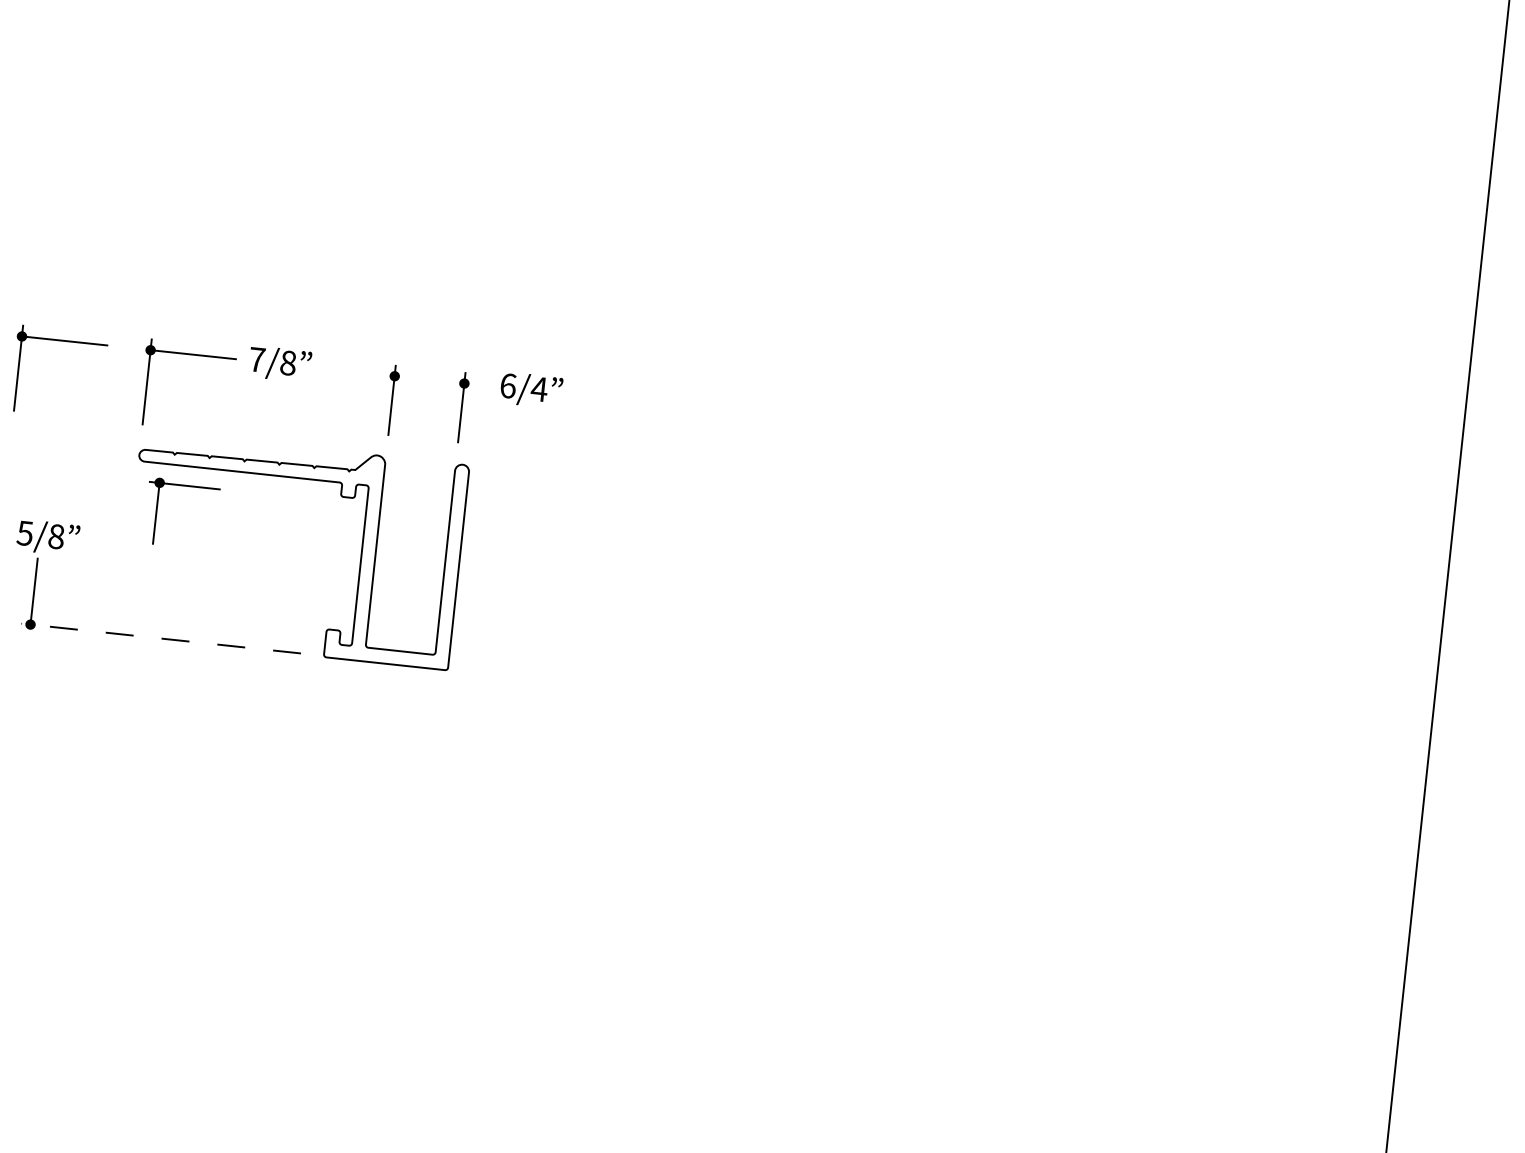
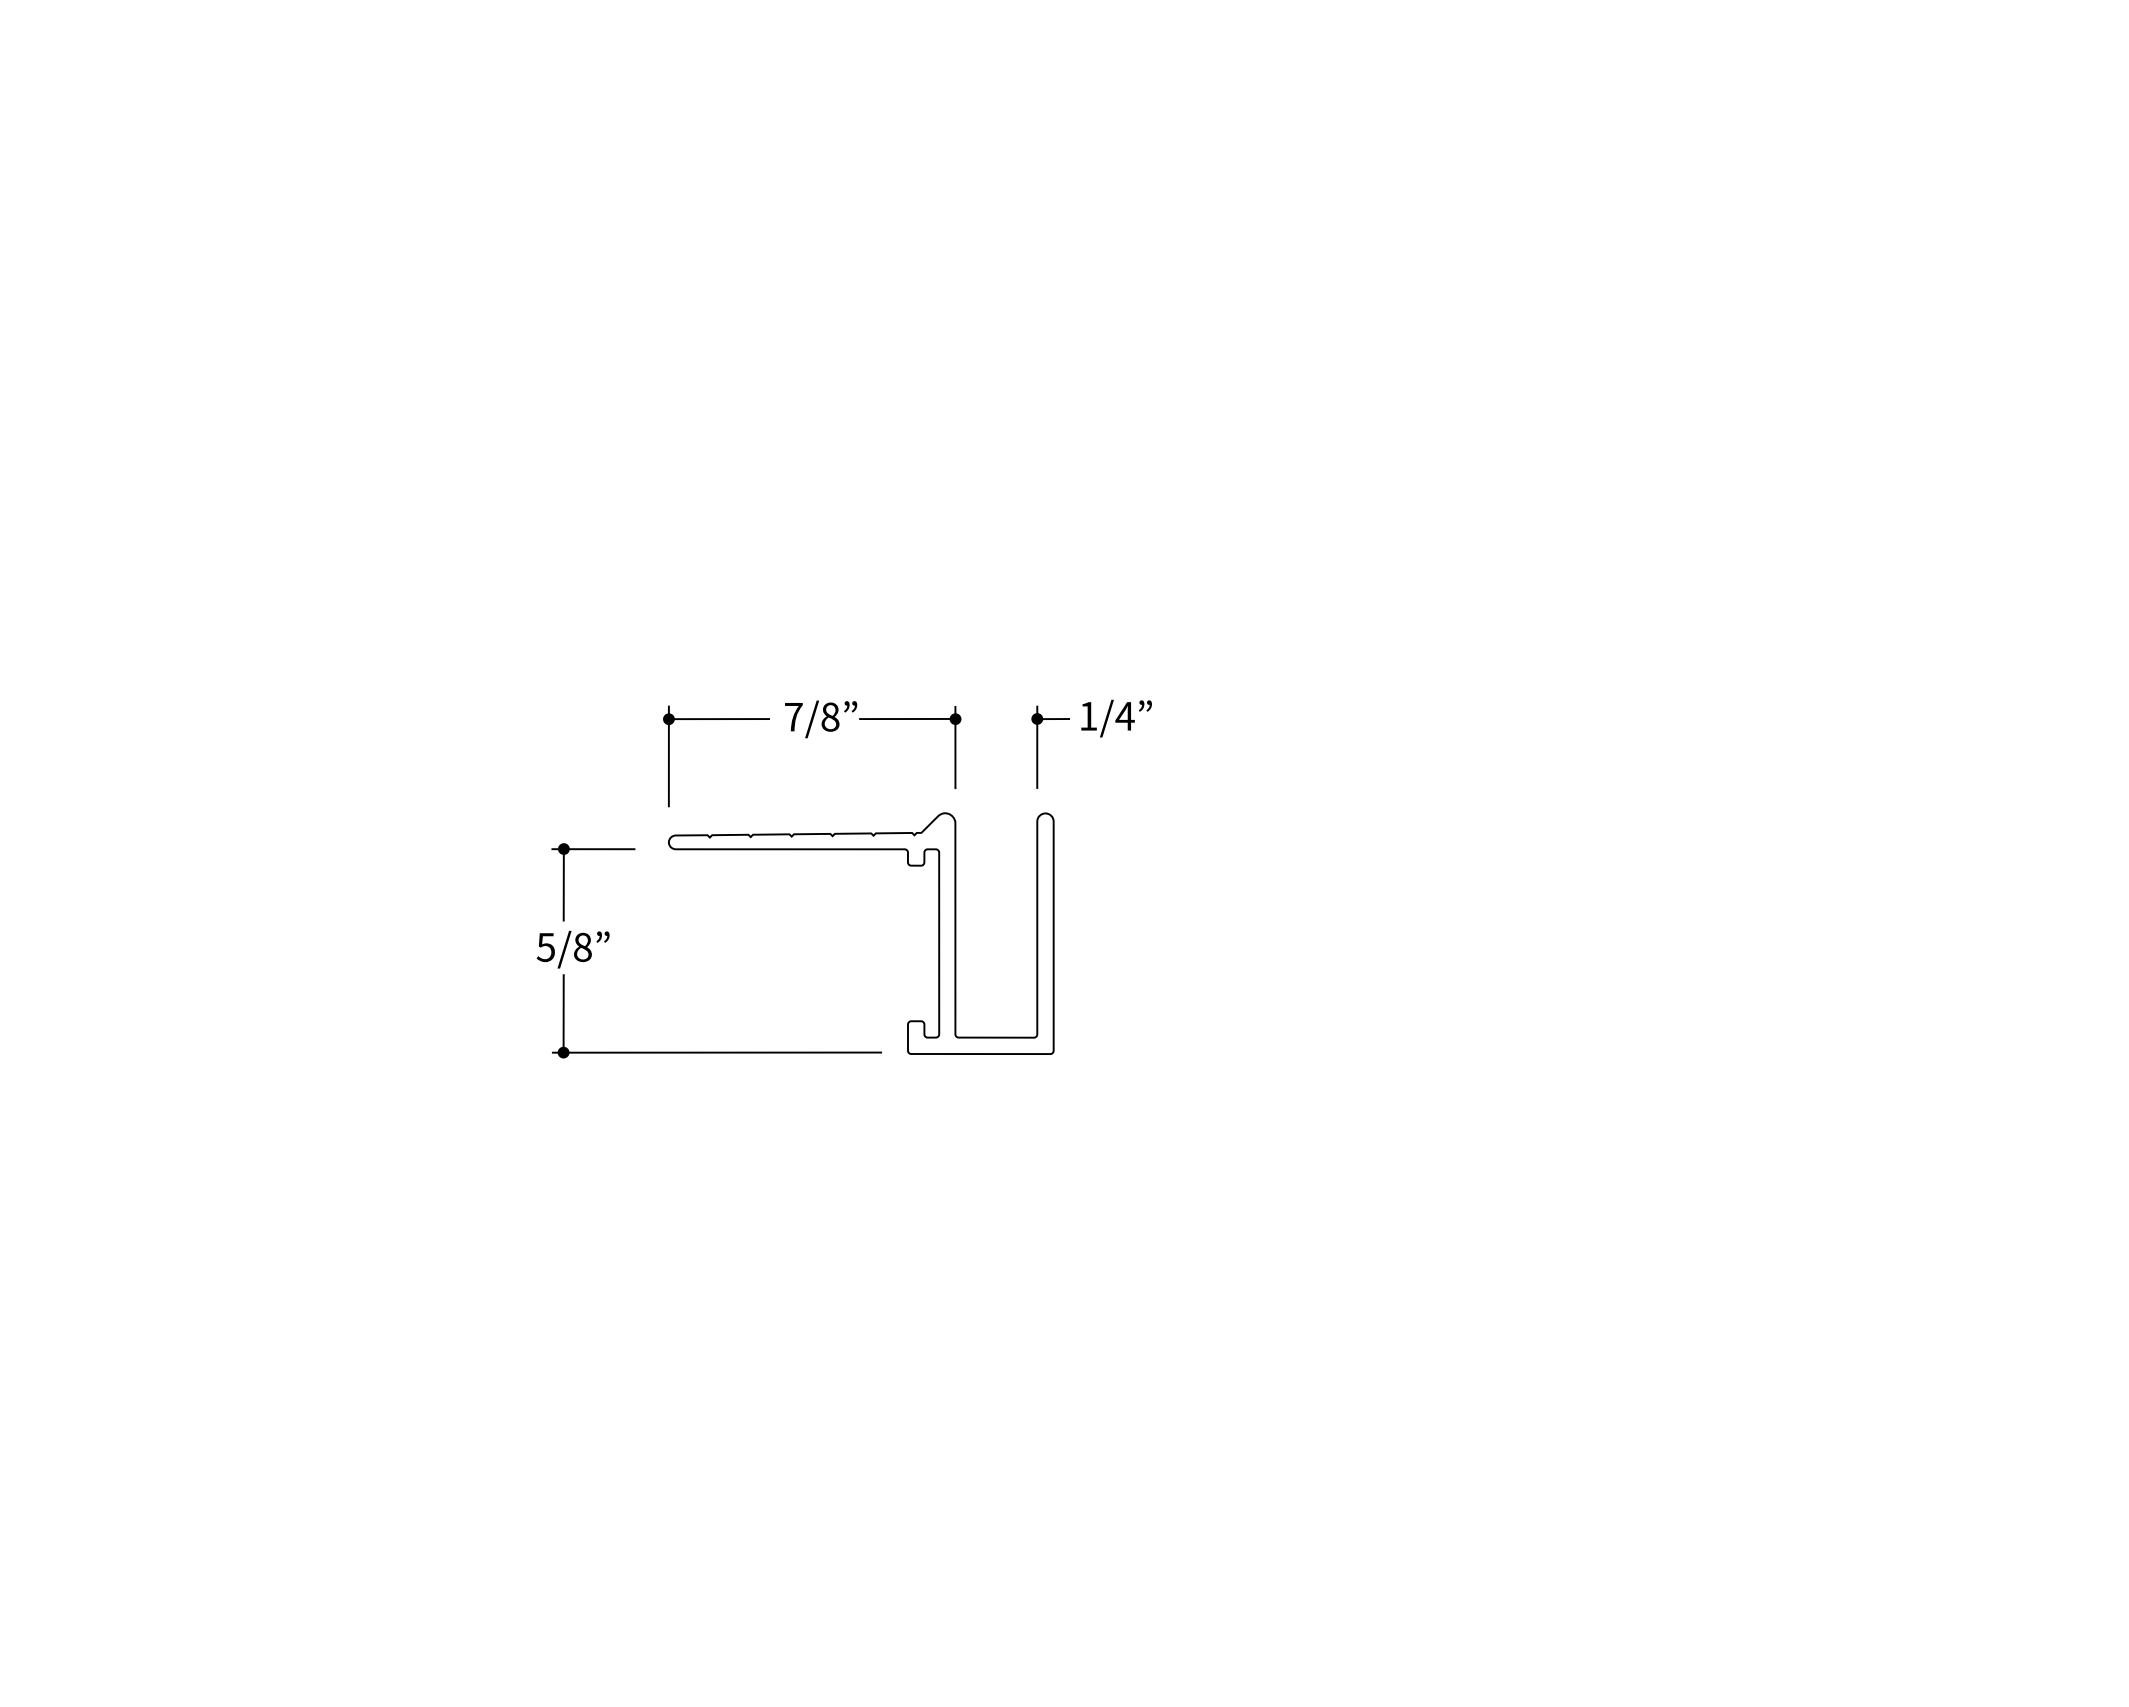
part: (62, 341) -> (565, 719), removed
line: (352, 371) -> (905, 718), added
line: (479, 385) -> (1054, 719), added
text: (508, 385) -> (1088, 715), 6/4 -> 1/4
part: (157, 511) -> (564, 882), moved
line: (160, 638) -> (716, 1052), dashed -> solid

